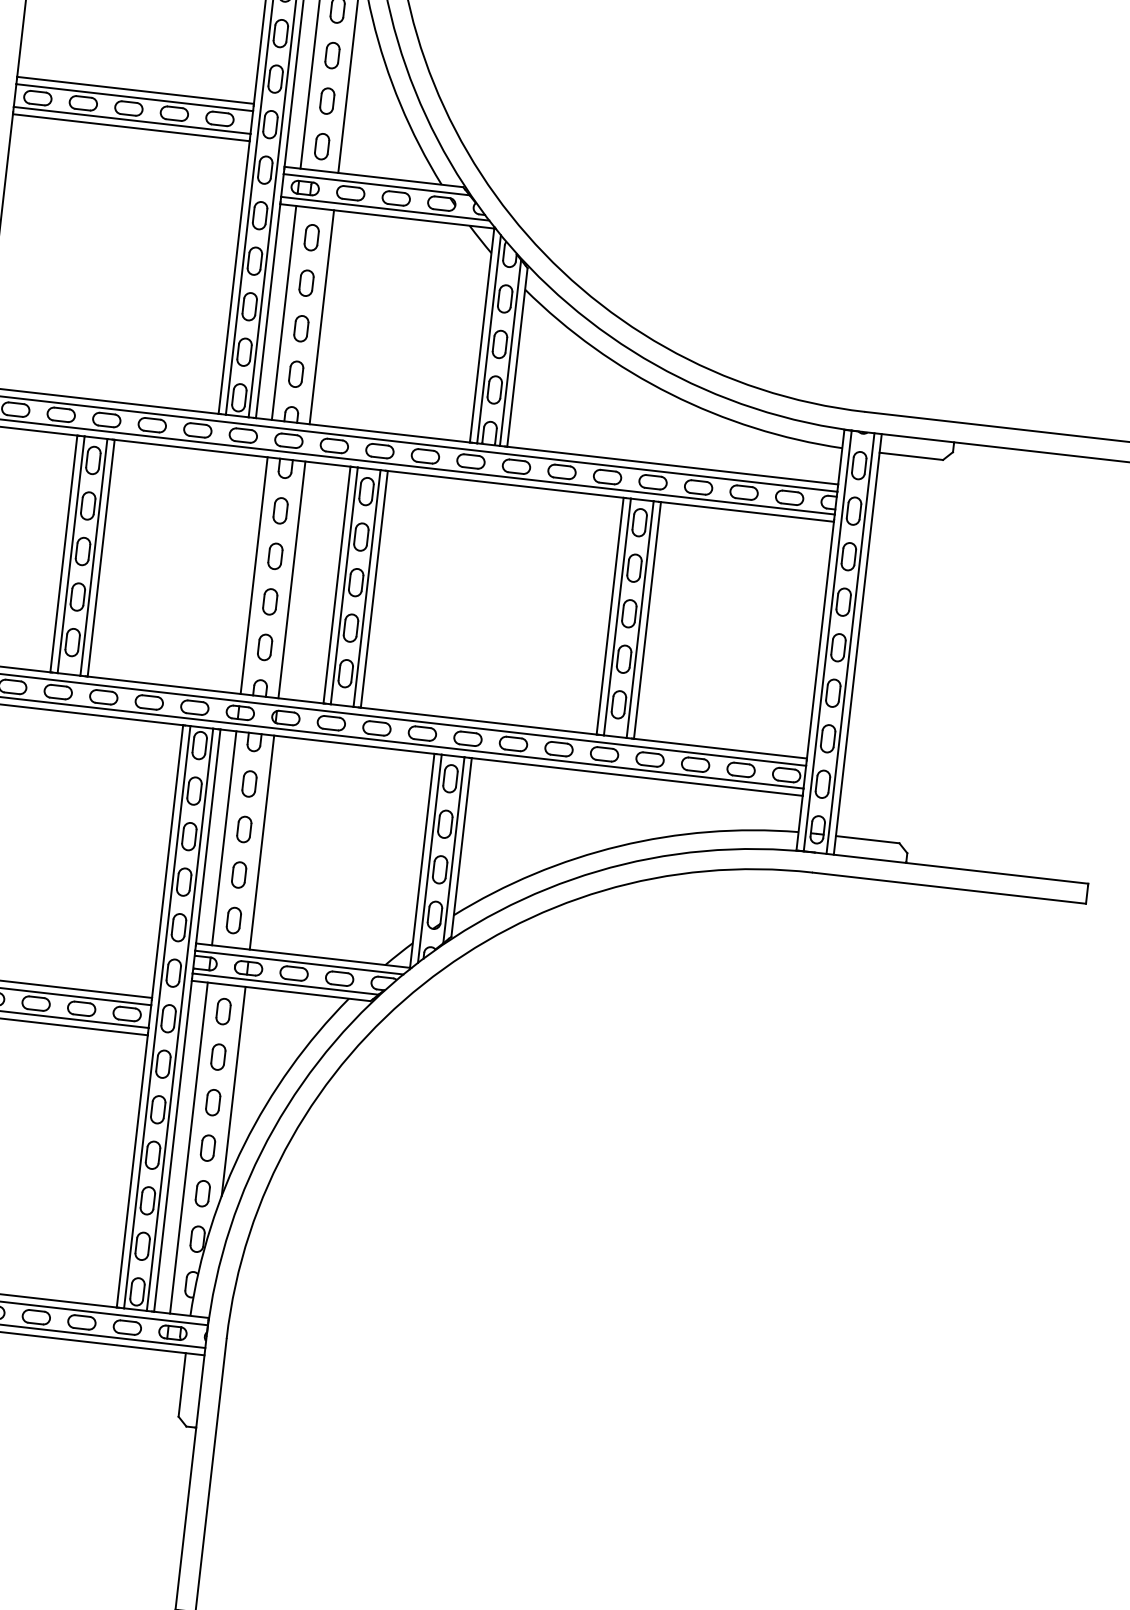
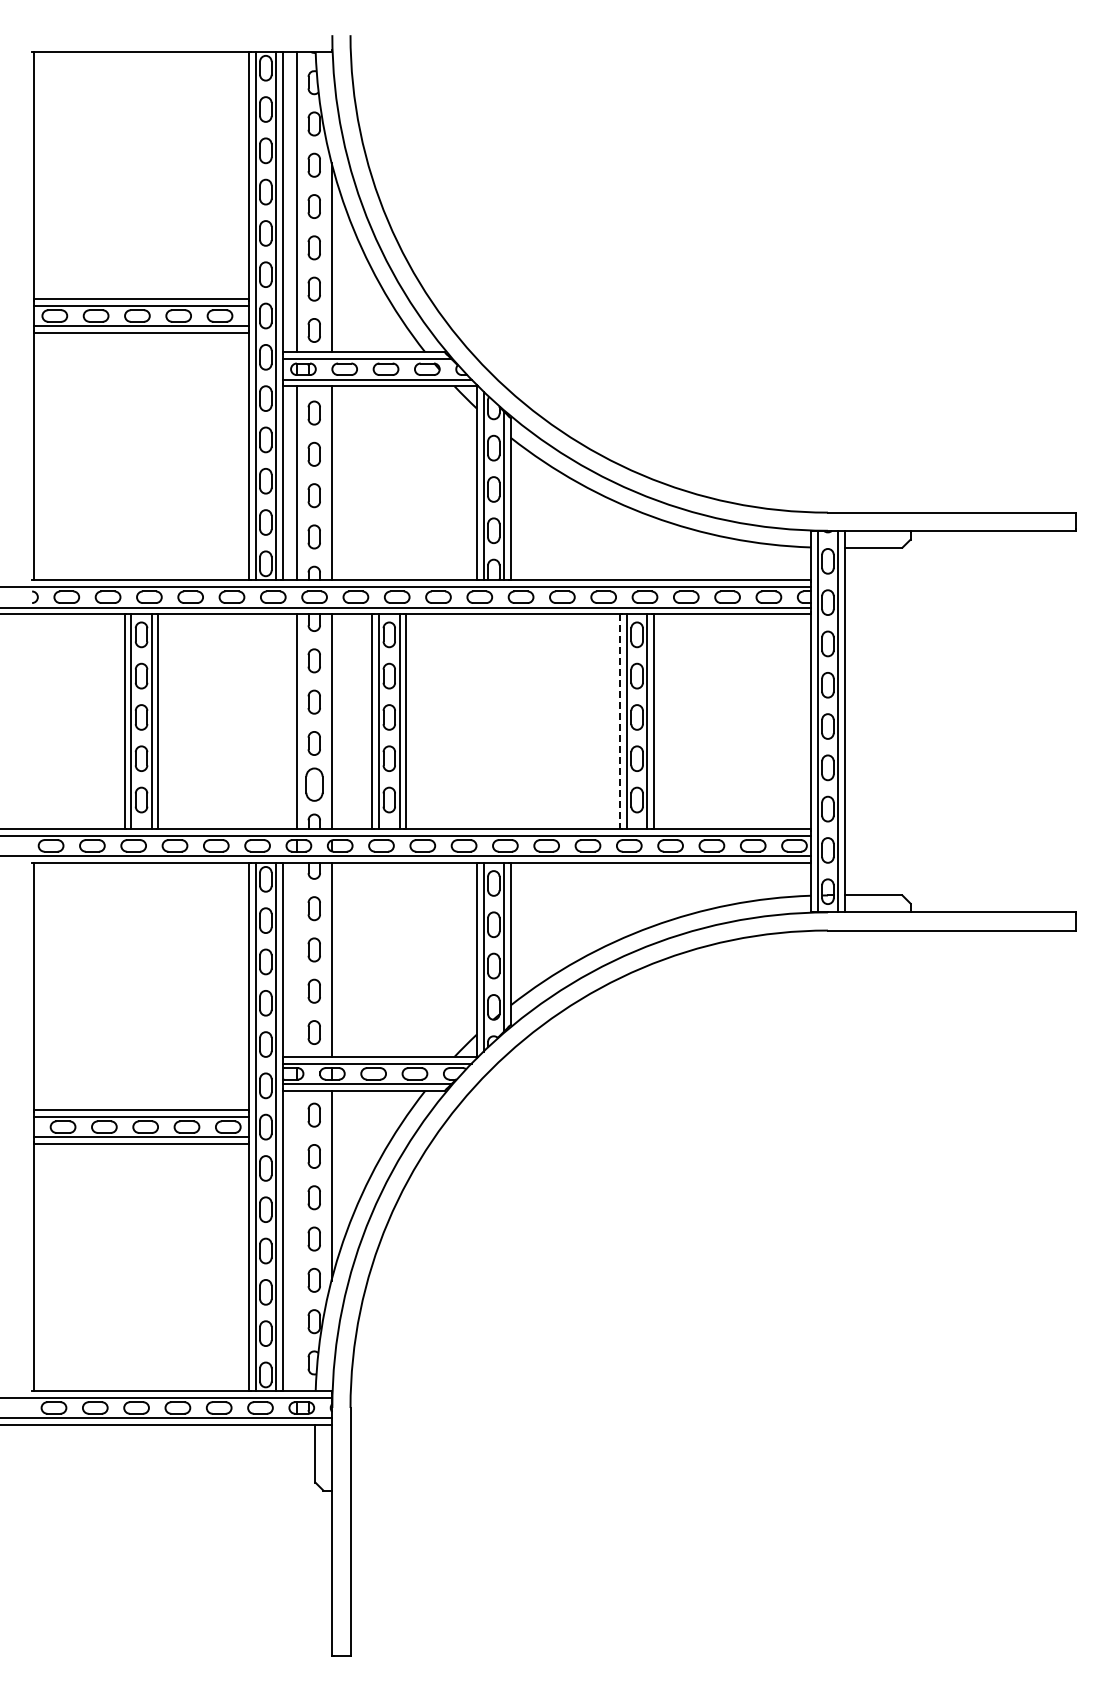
line: (610, 617) -> (620, 722), solid -> dashed
part: (264, 647) -> (313, 784), size x1.4
line: (224, 837) -> (297, 959), removed
line: (189, 1147) -> (297, 1240), removed

